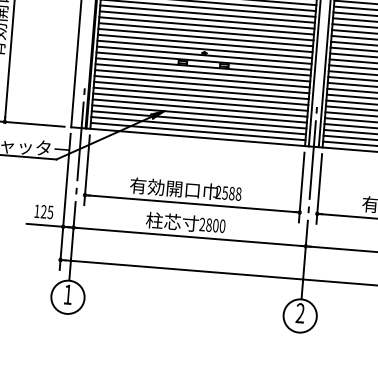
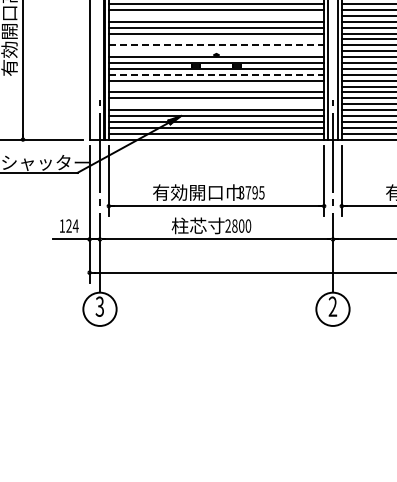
line: (207, 13) -> (216, 15), removed
line: (205, 37) -> (216, 39), removed
line: (205, 43) -> (216, 45), solid -> dashed
line: (204, 49) -> (216, 51), removed
line: (202, 72) -> (216, 74), solid -> dashed
line: (201, 84) -> (216, 86), removed
line: (200, 102) -> (216, 104), removed
text: (228, 193) -> (251, 192), 2588 -> 3795
text: (50, 211) -> (75, 225), 125 -> 124
text: (67, 294) -> (99, 306), 1 -> 3

